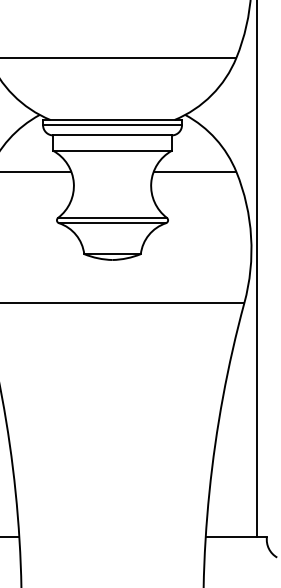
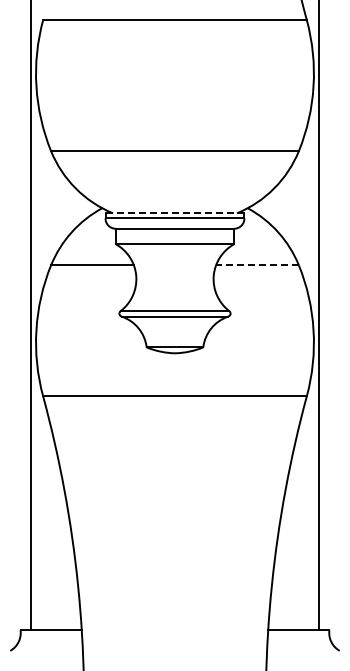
line: (113, 120) -> (175, 213), solid -> dashed
line: (194, 172) -> (256, 265), solid -> dashed

